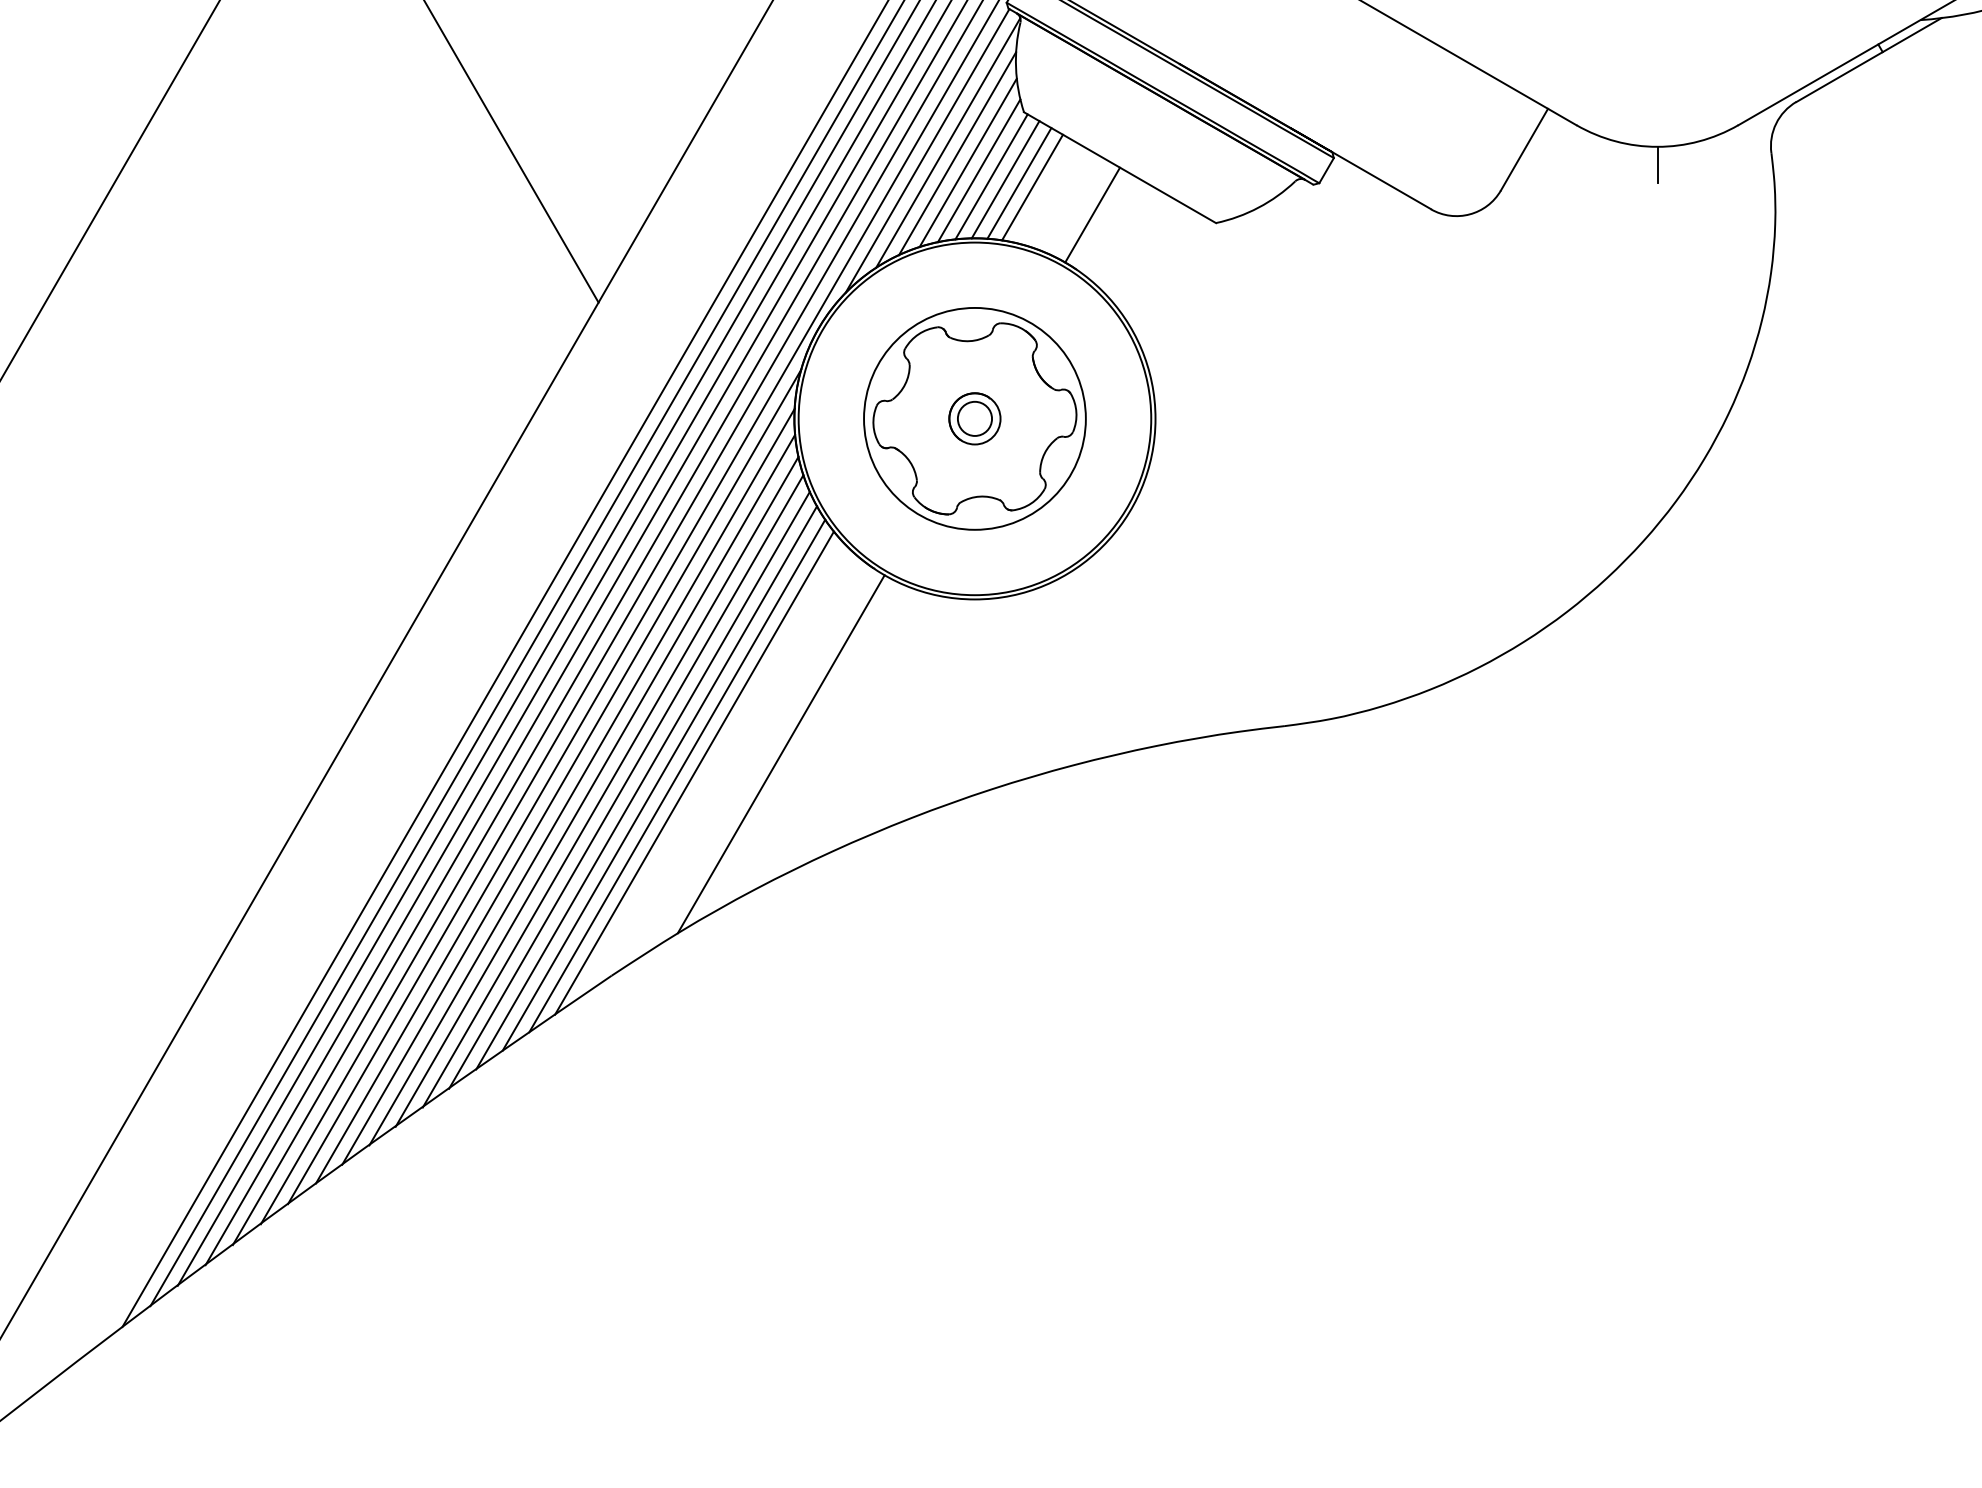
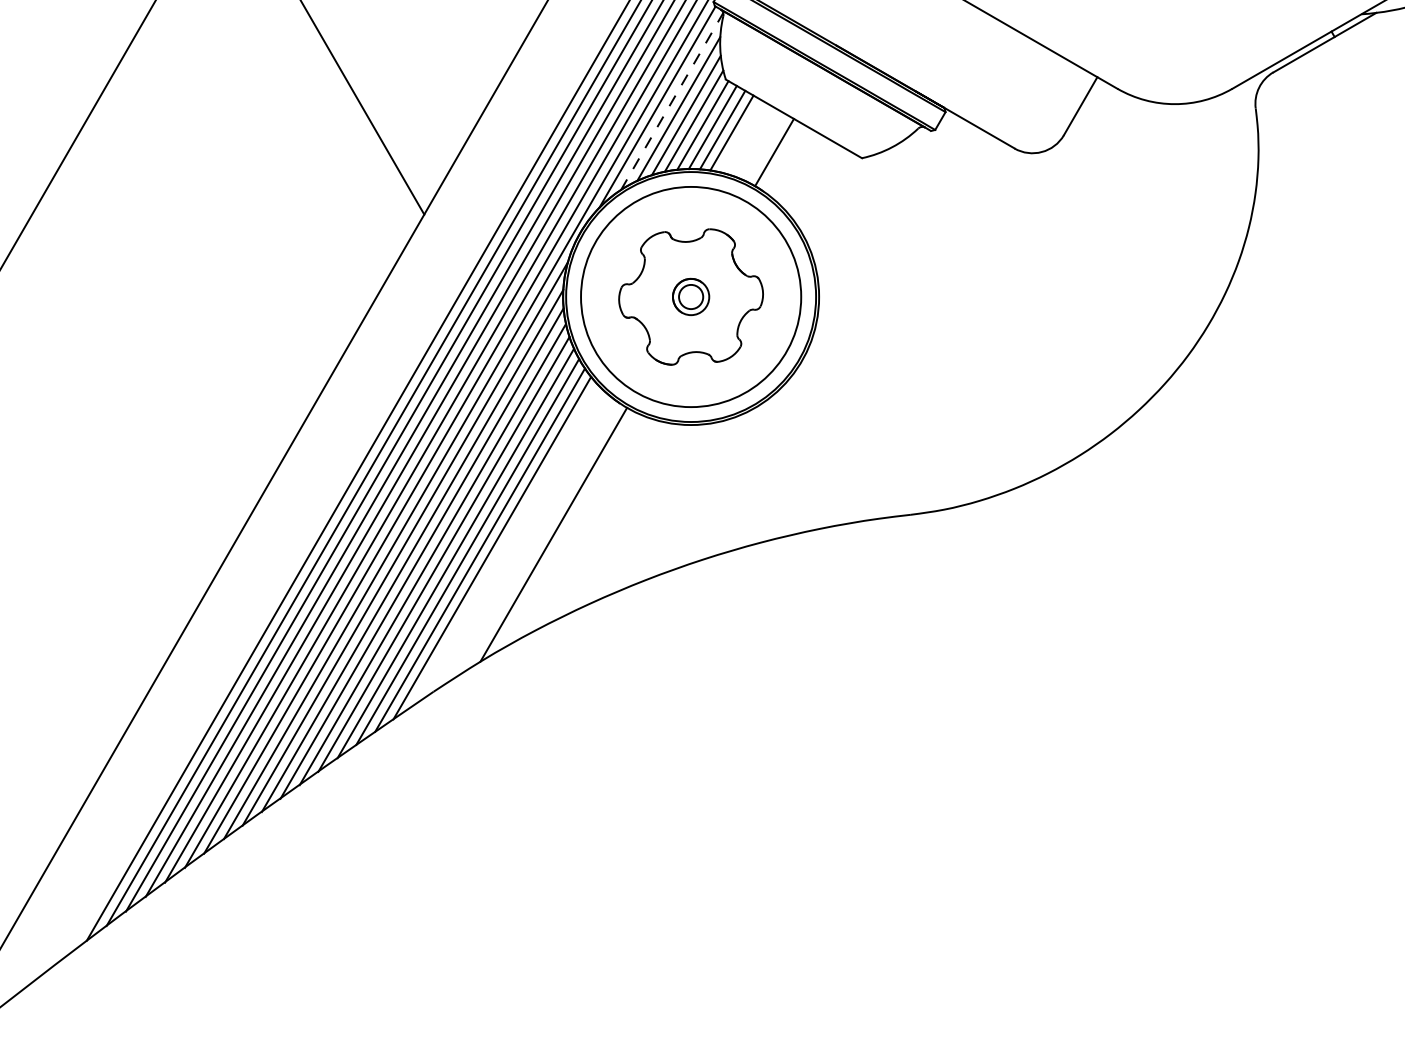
line: (948, 143) -> (672, 101), solid -> dashed
line: (1658, 164) -> (1175, 116), removed
circle: (974, 418) -> (690, 296), size x1.4

